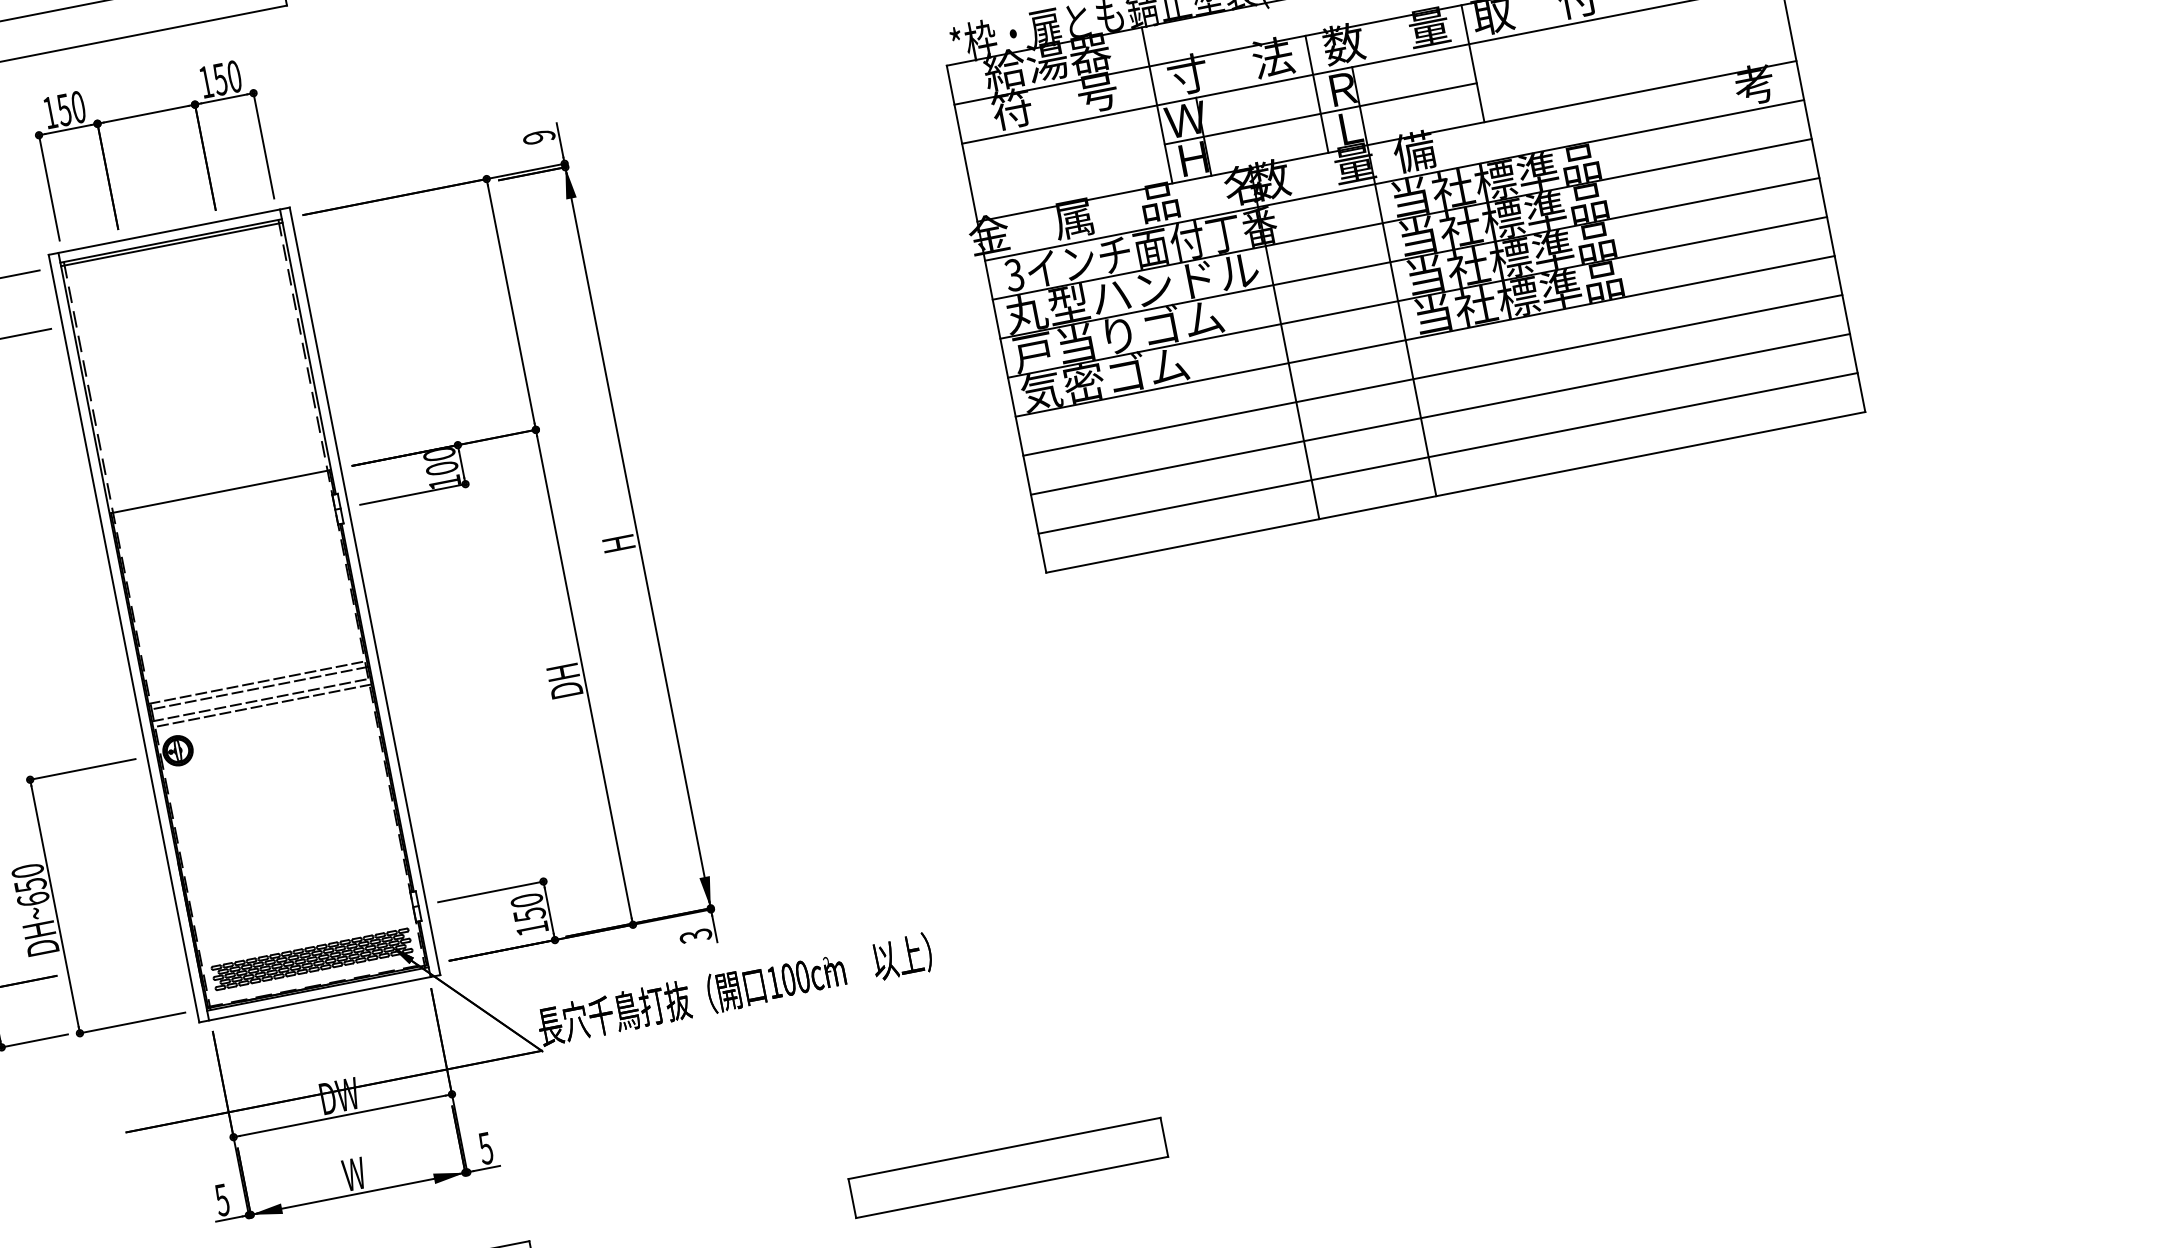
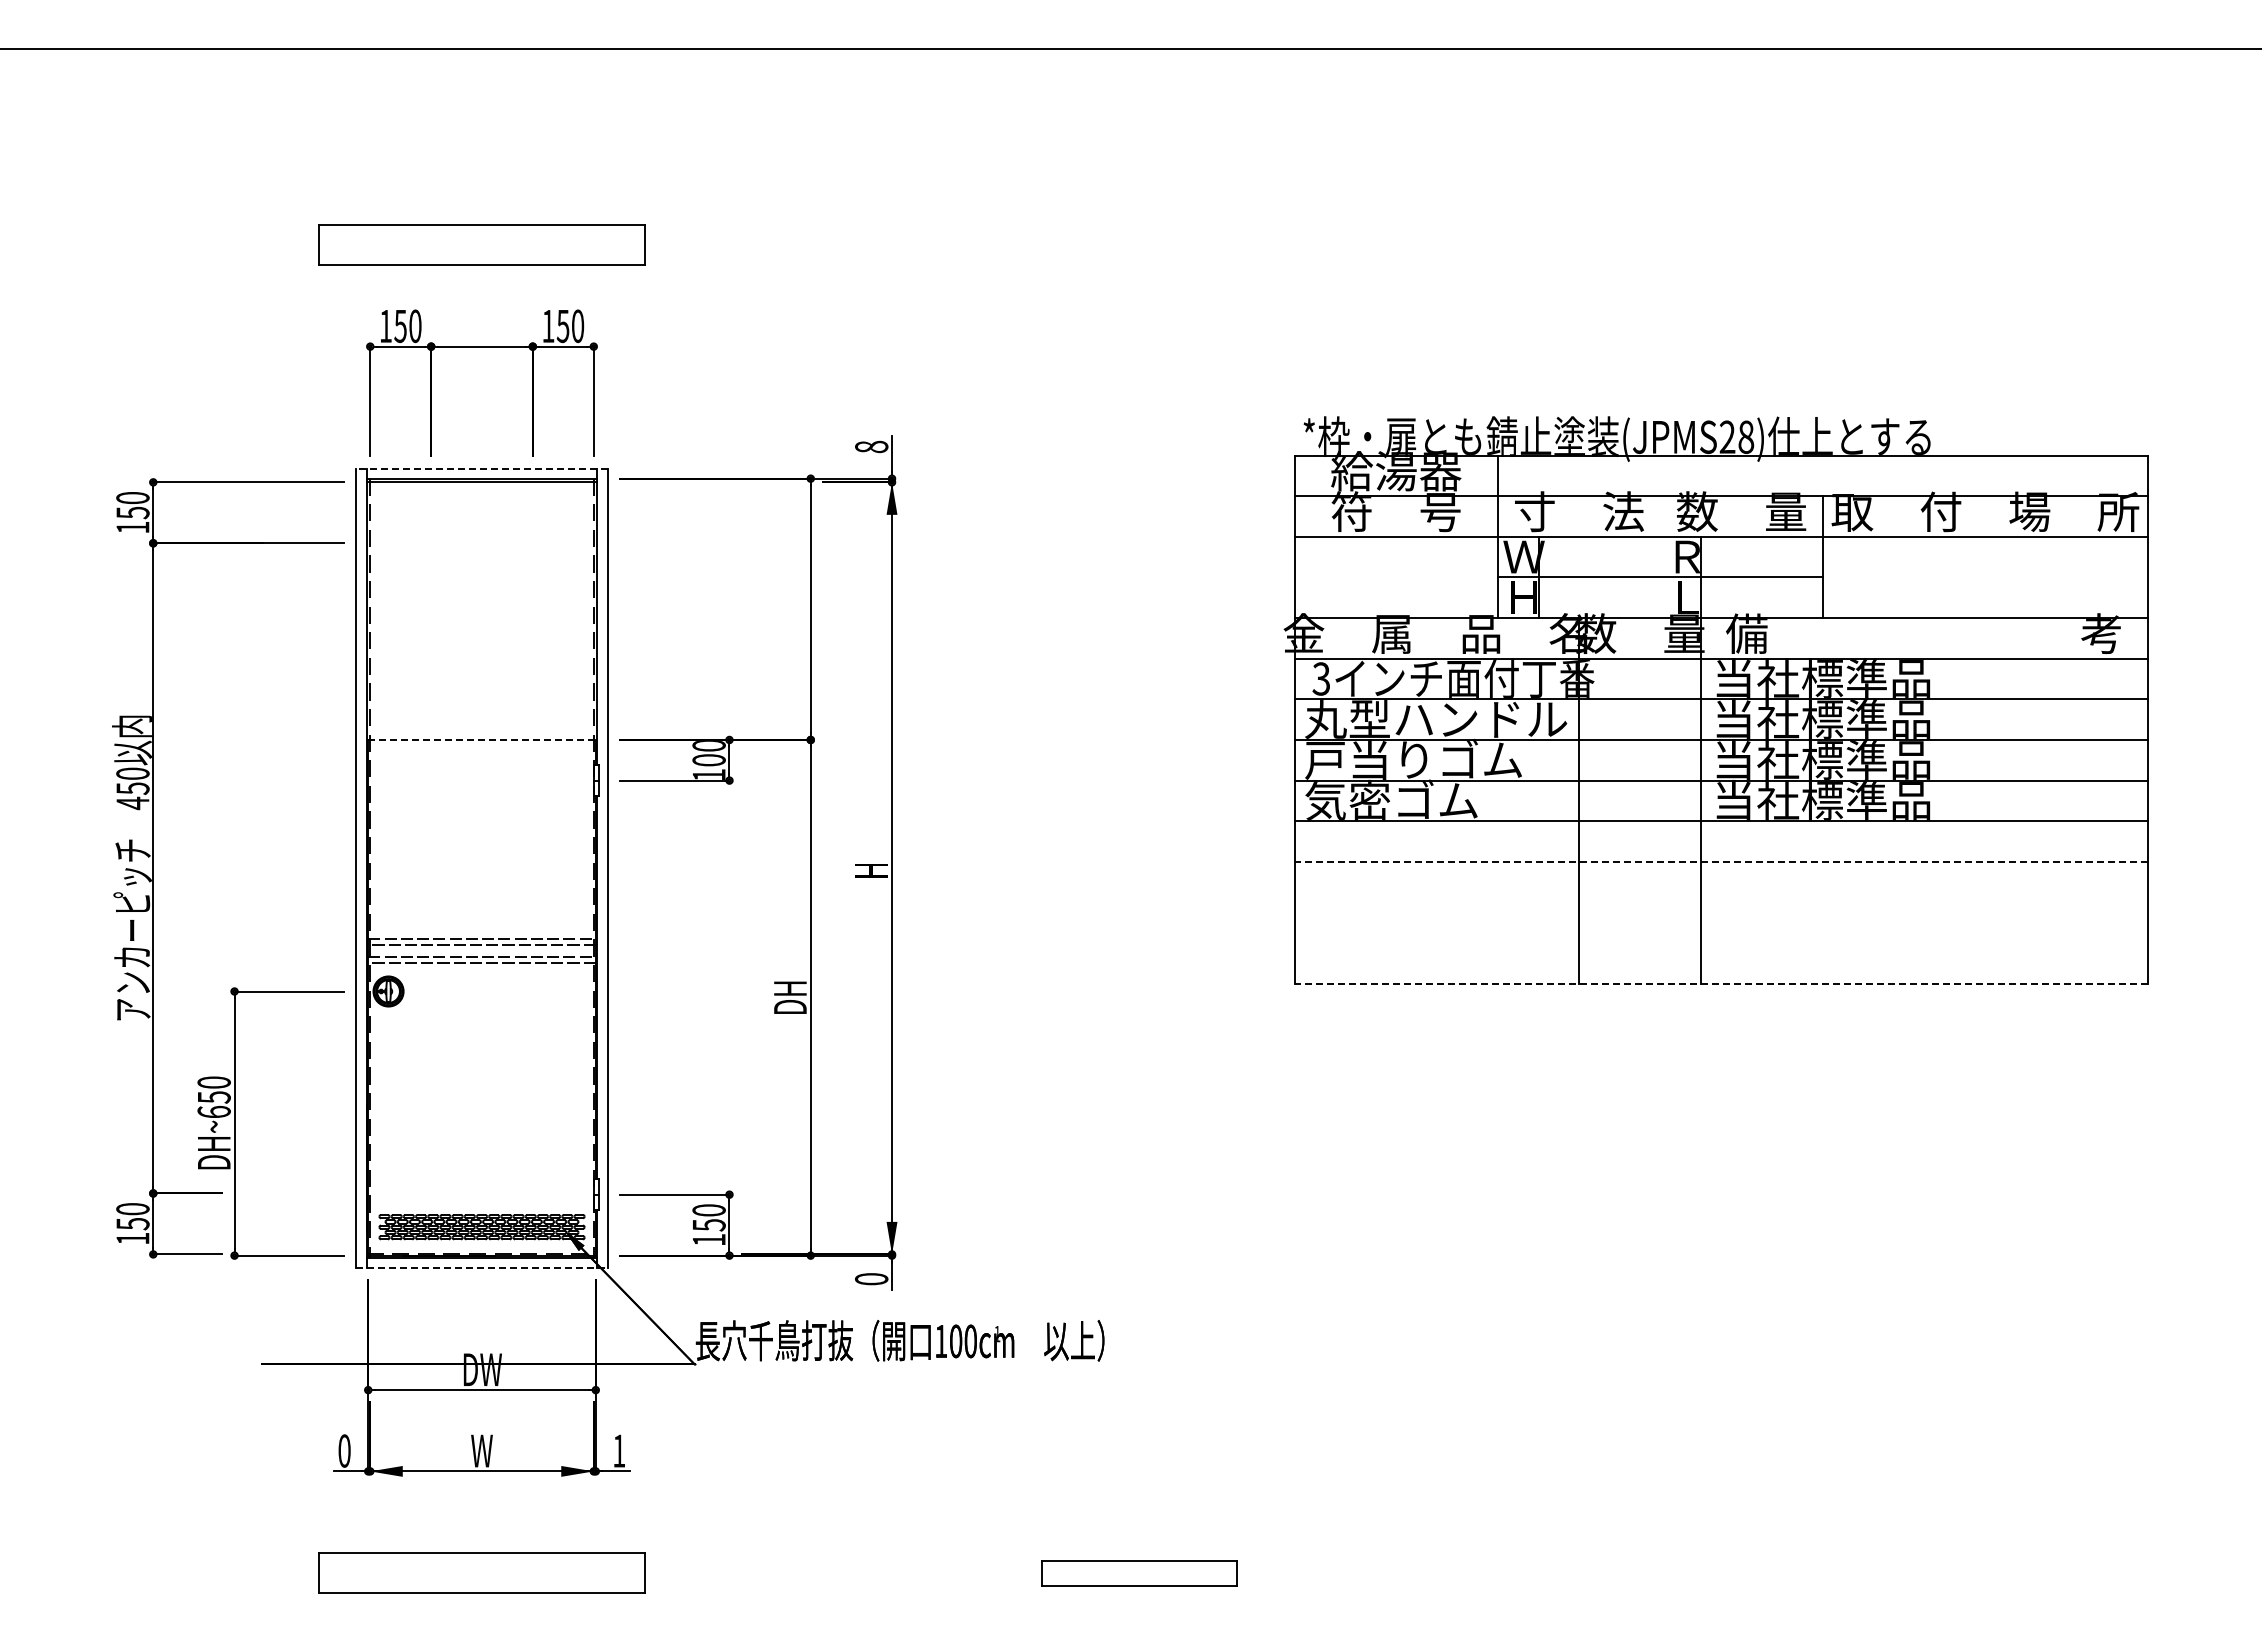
line: (1317, 94) -> (1660, 557), removed
text: (538, 136) -> (871, 446), 9 -> 8
line: (169, 231) -> (482, 468), solid -> dashed
line: (1432, 374) -> (1721, 861), solid -> dashed
line: (1440, 414) -> (1721, 902), removed
line: (1448, 453) -> (1721, 943), removed
line: (220, 491) -> (482, 739), solid -> dashed
line: (1455, 492) -> (1721, 983), solid -> dashed
text: (695, 936) -> (871, 1279), 3 -> 0
text: (826, 964) -> (997, 1333), 2 -> 1
line: (320, 998) -> (482, 1268), solid -> dashed
text: (485, 1148) -> (618, 1450), 5 -> 1
part: (1008, 1167) -> (1139, 1573), size x0.6
text: (222, 1199) -> (344, 1450), 5 -> 0

